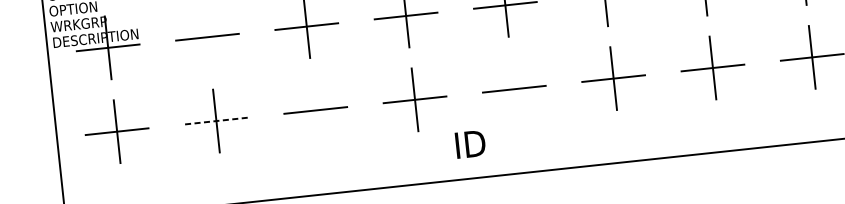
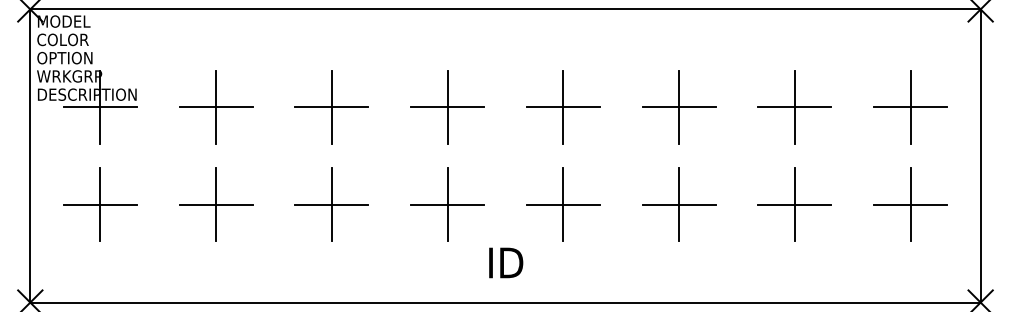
line: (207, 36) -> (216, 106), added
line: (514, 88) -> (563, 204), added
line: (315, 110) -> (331, 204), added
line: (216, 120) -> (216, 204), dashed -> solid

